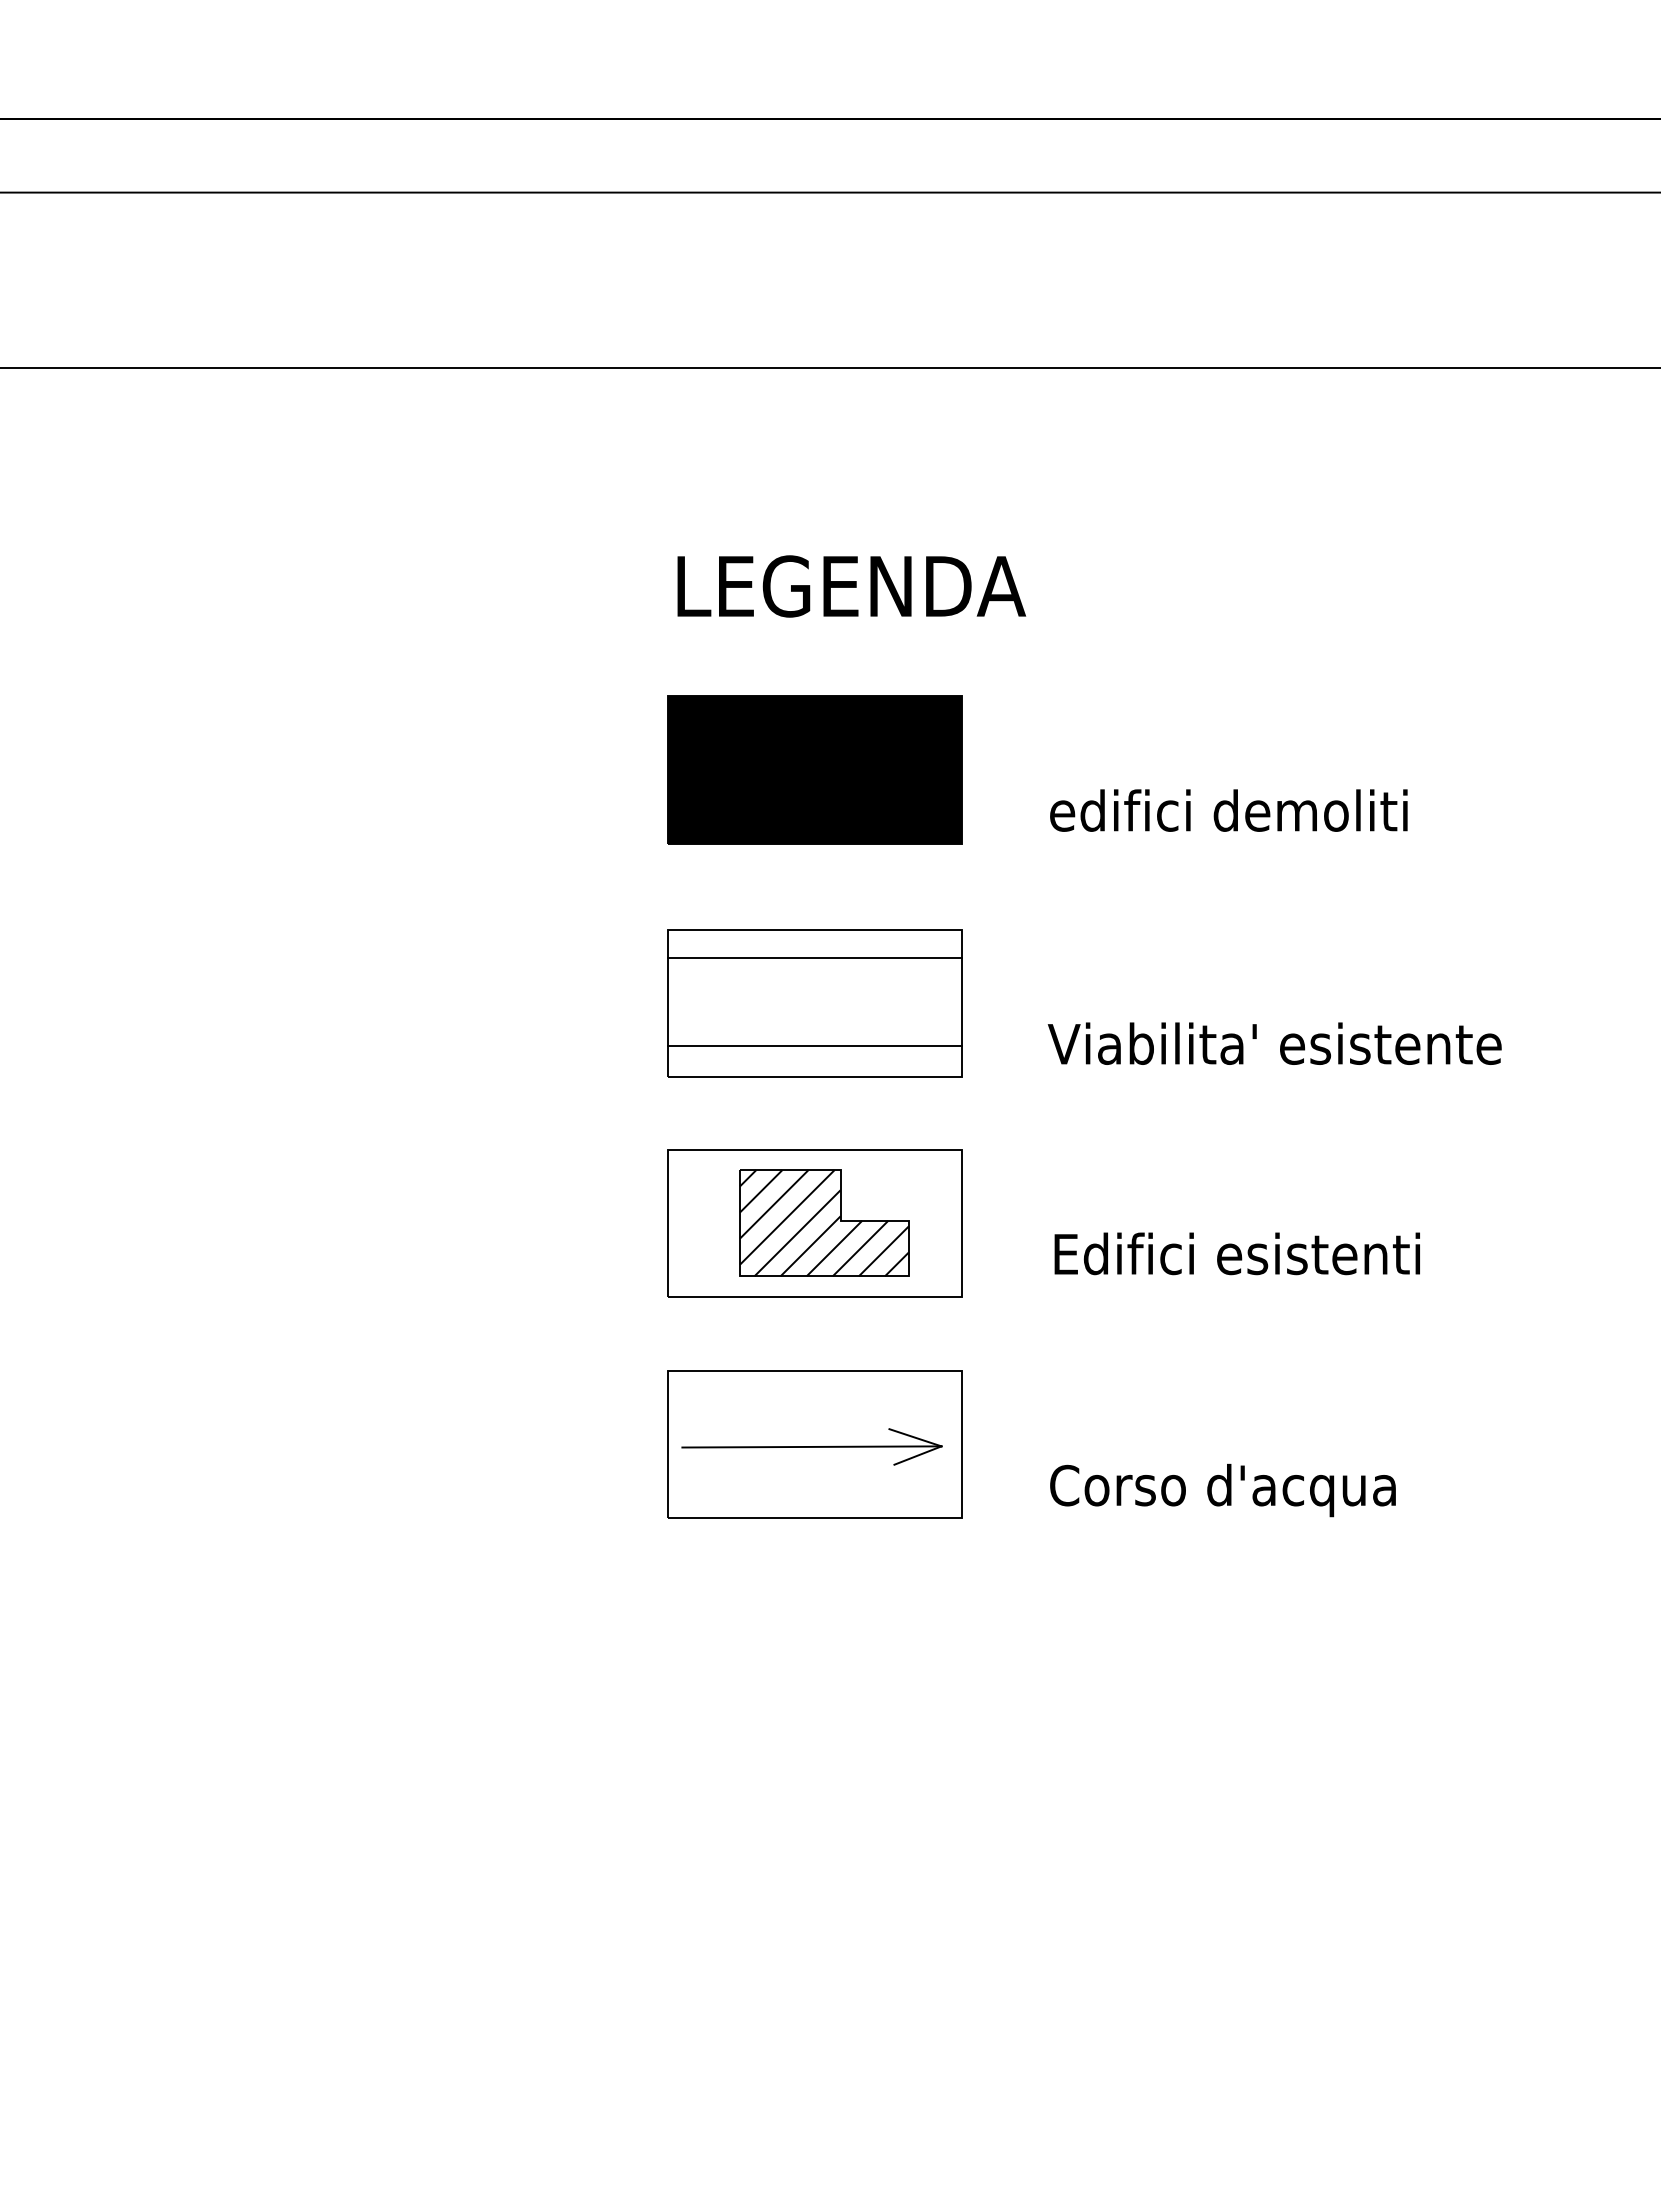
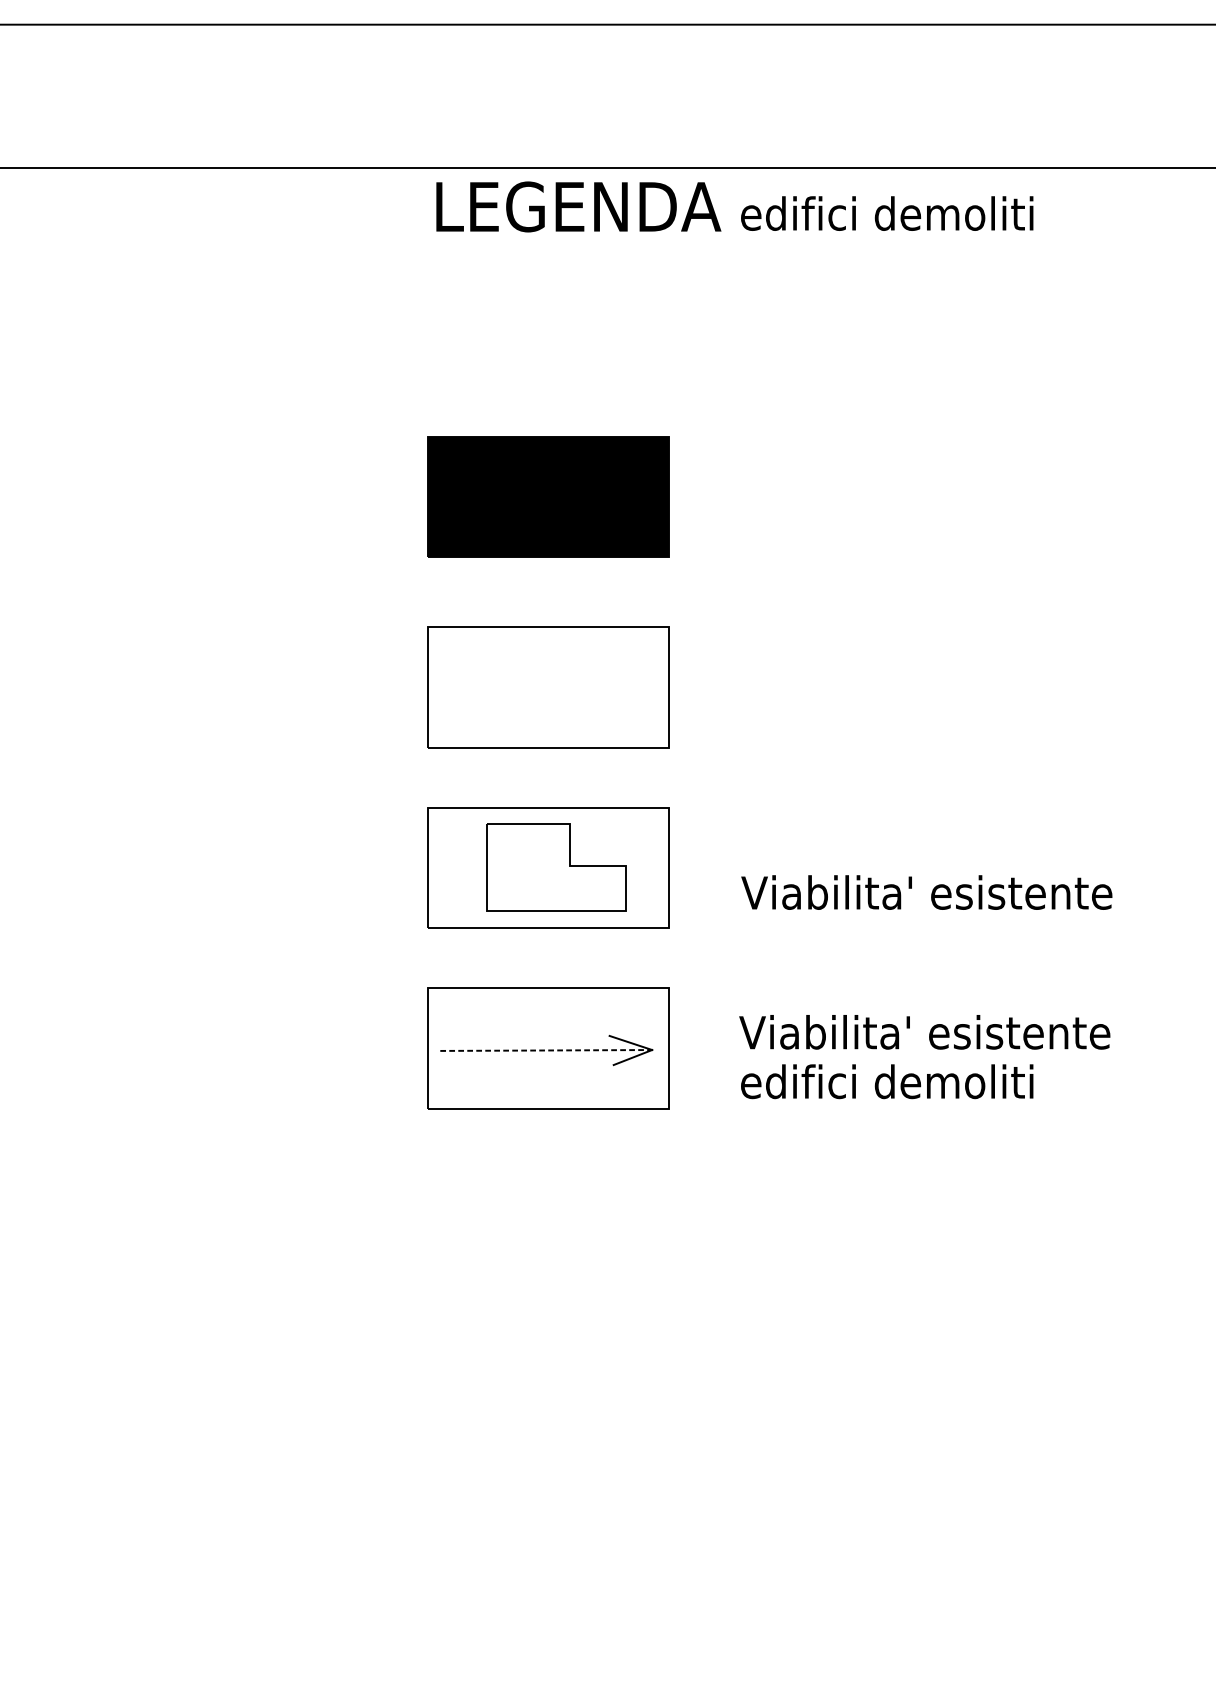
text: (851, 586) -> (578, 206), moved
text: (1228, 810) -> (886, 213), moved
line: (814, 957) -> (548, 650), removed
text: (1274, 1043) -> (924, 1032), moved
line: (814, 1045) -> (548, 722), removed
hatch: (824, 1223) -> (556, 867), removed
text: (1277, 1253) -> (926, 892), Edifici esistenti -> Viabilita' esistente
line: (811, 1446) -> (545, 1050), solid -> dashed
text: (1228, 1490) -> (886, 1086), Corso d'acqua -> edifici demoliti

